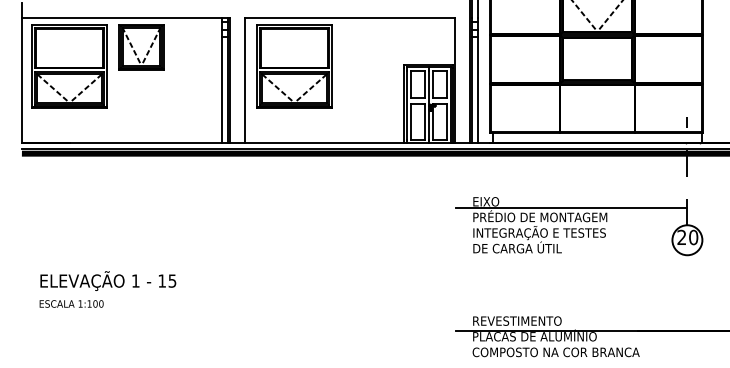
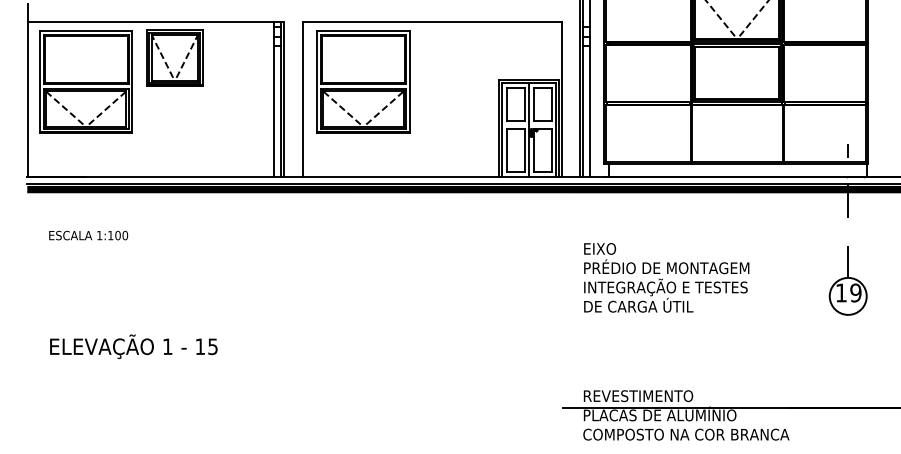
line: (571, 208) -> (705, 257), removed
text: (687, 237) -> (848, 292), 20 -> 19
text: (71, 303) -> (88, 235), moved

